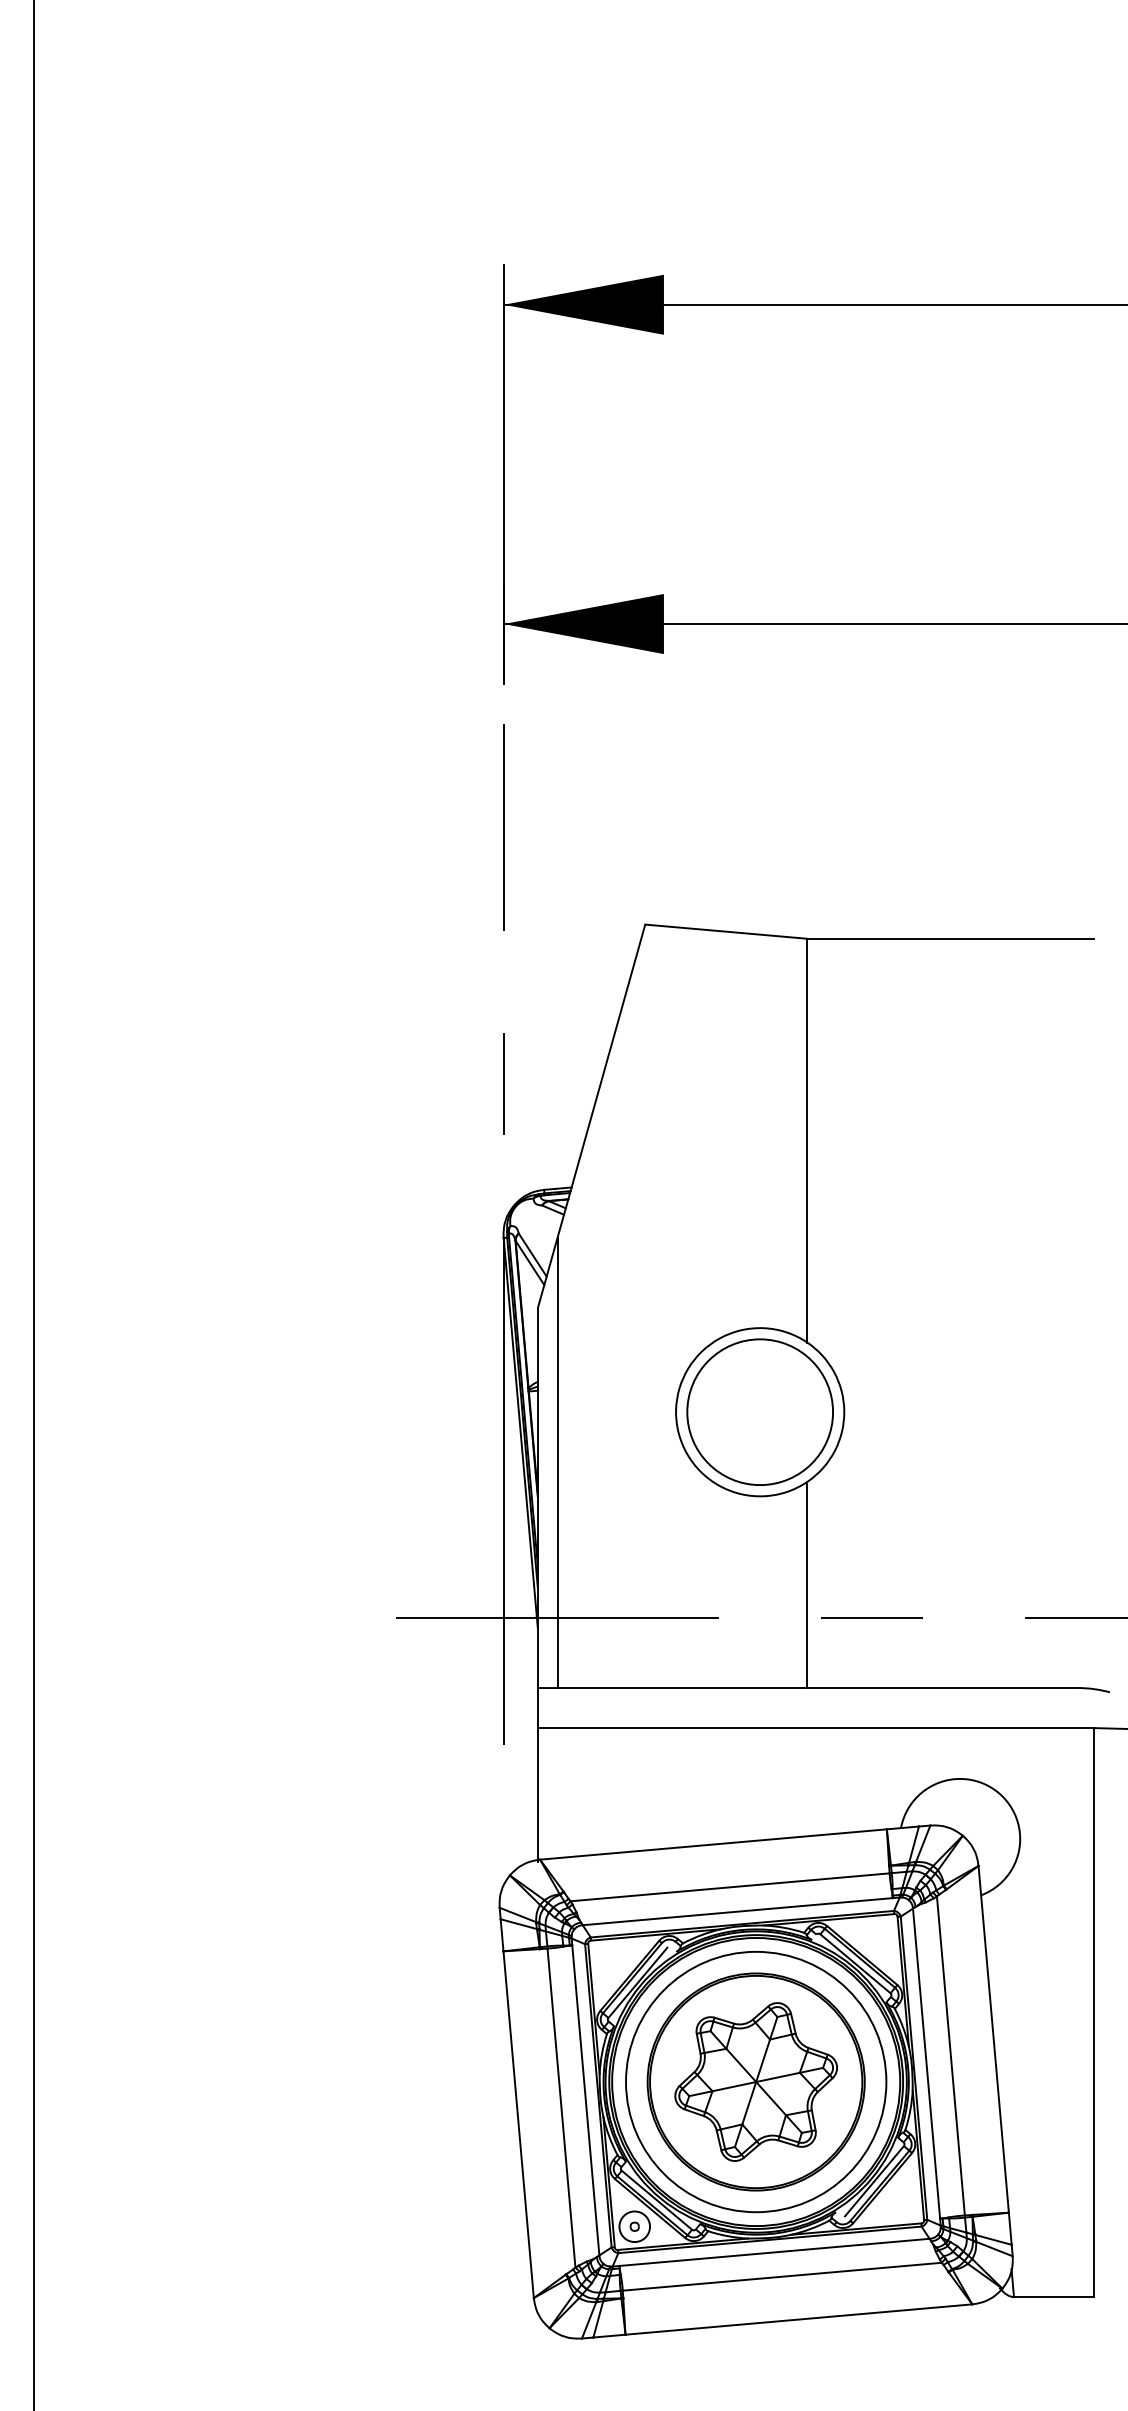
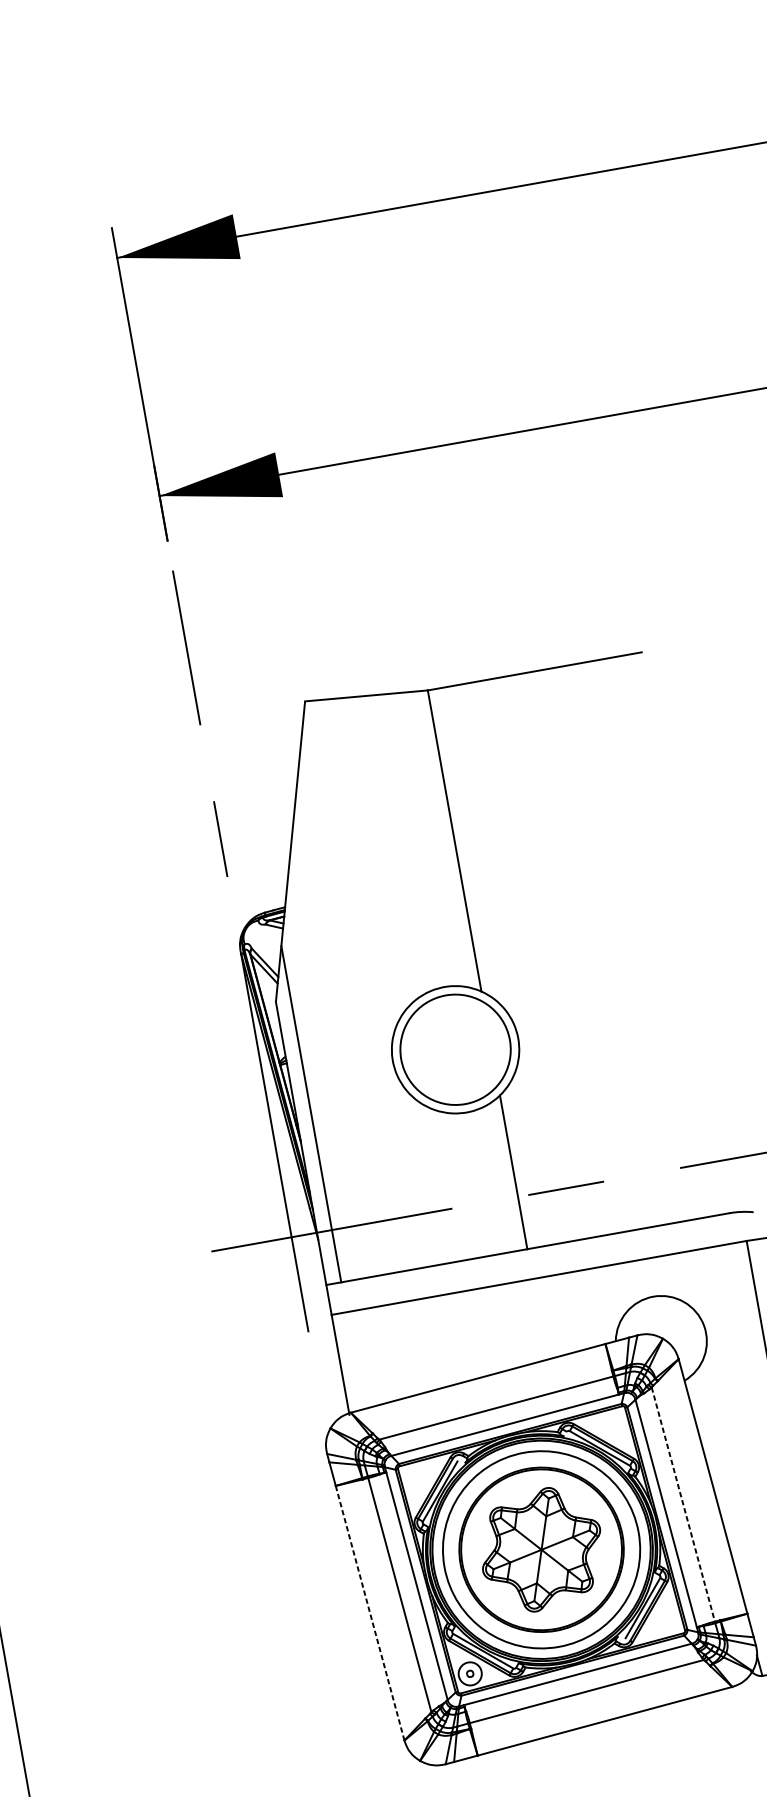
line: (950, 2056) -> (683, 1504), solid -> dashed
line: (518, 2125) -> (370, 1613), solid -> dashed

